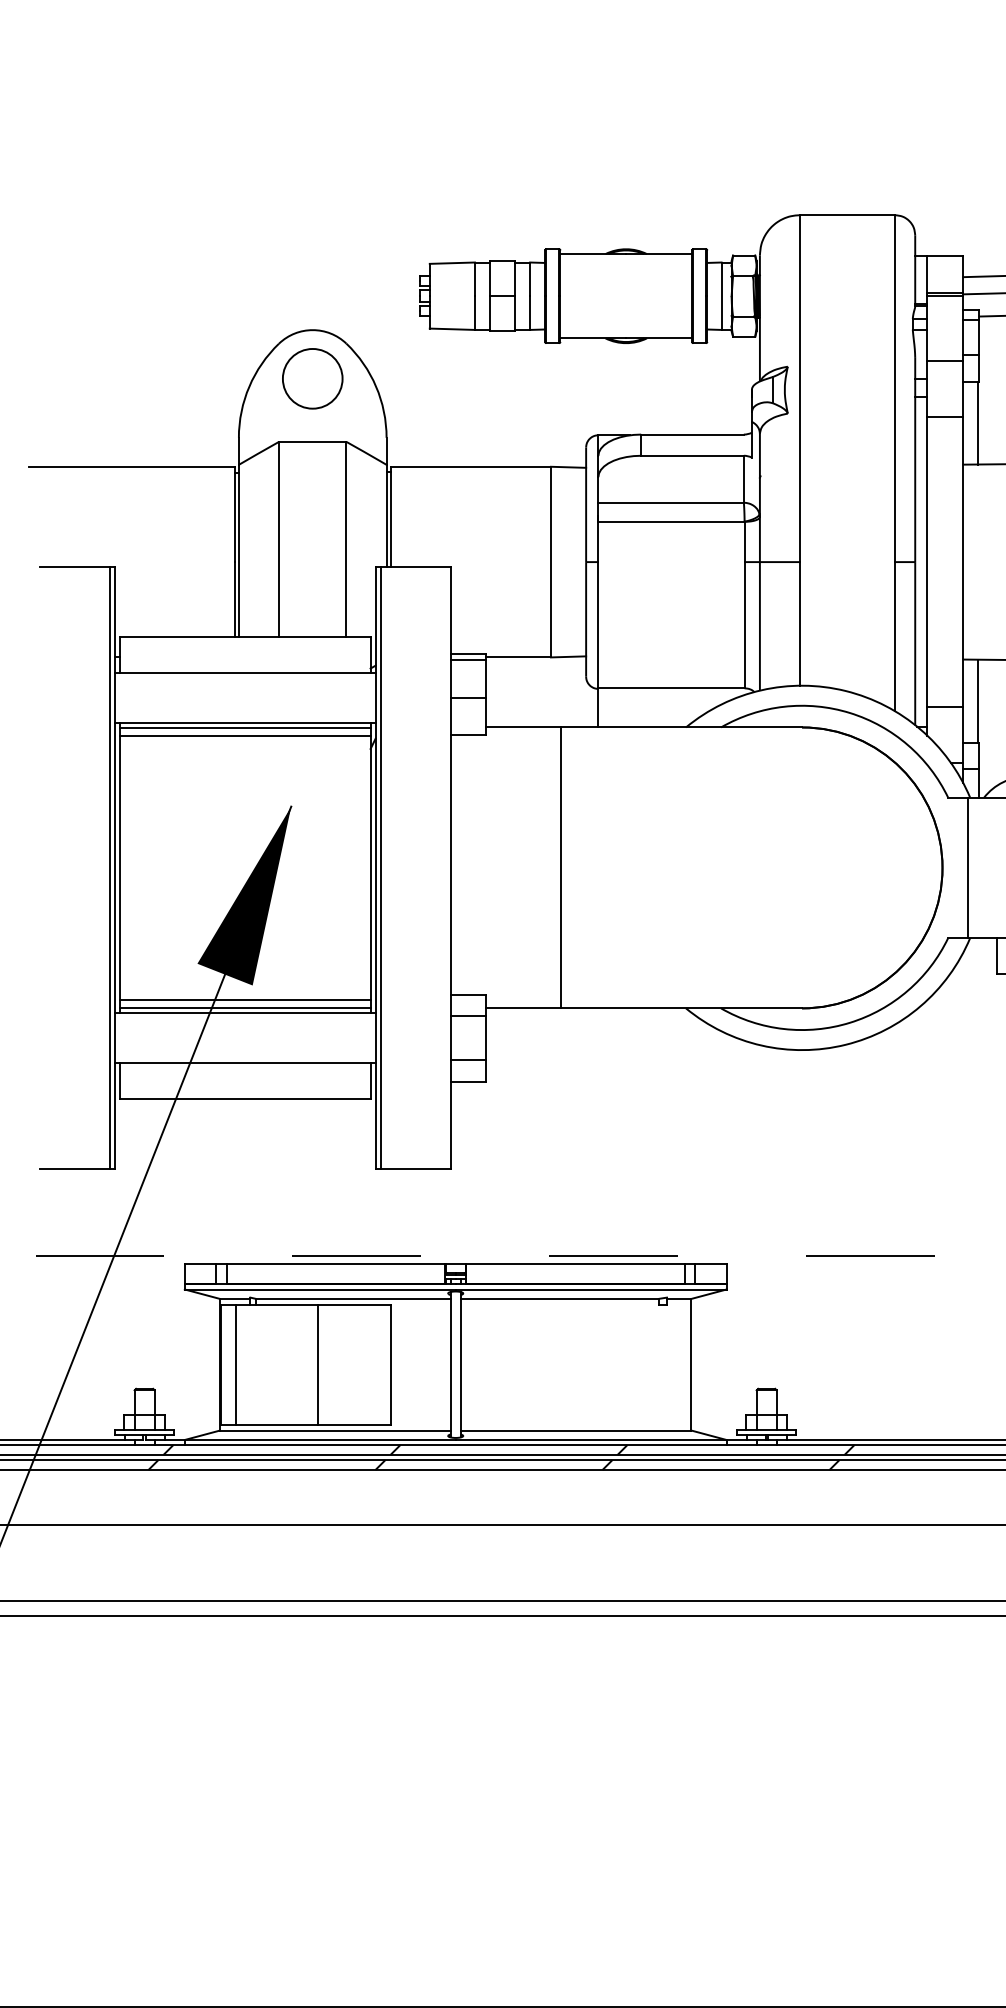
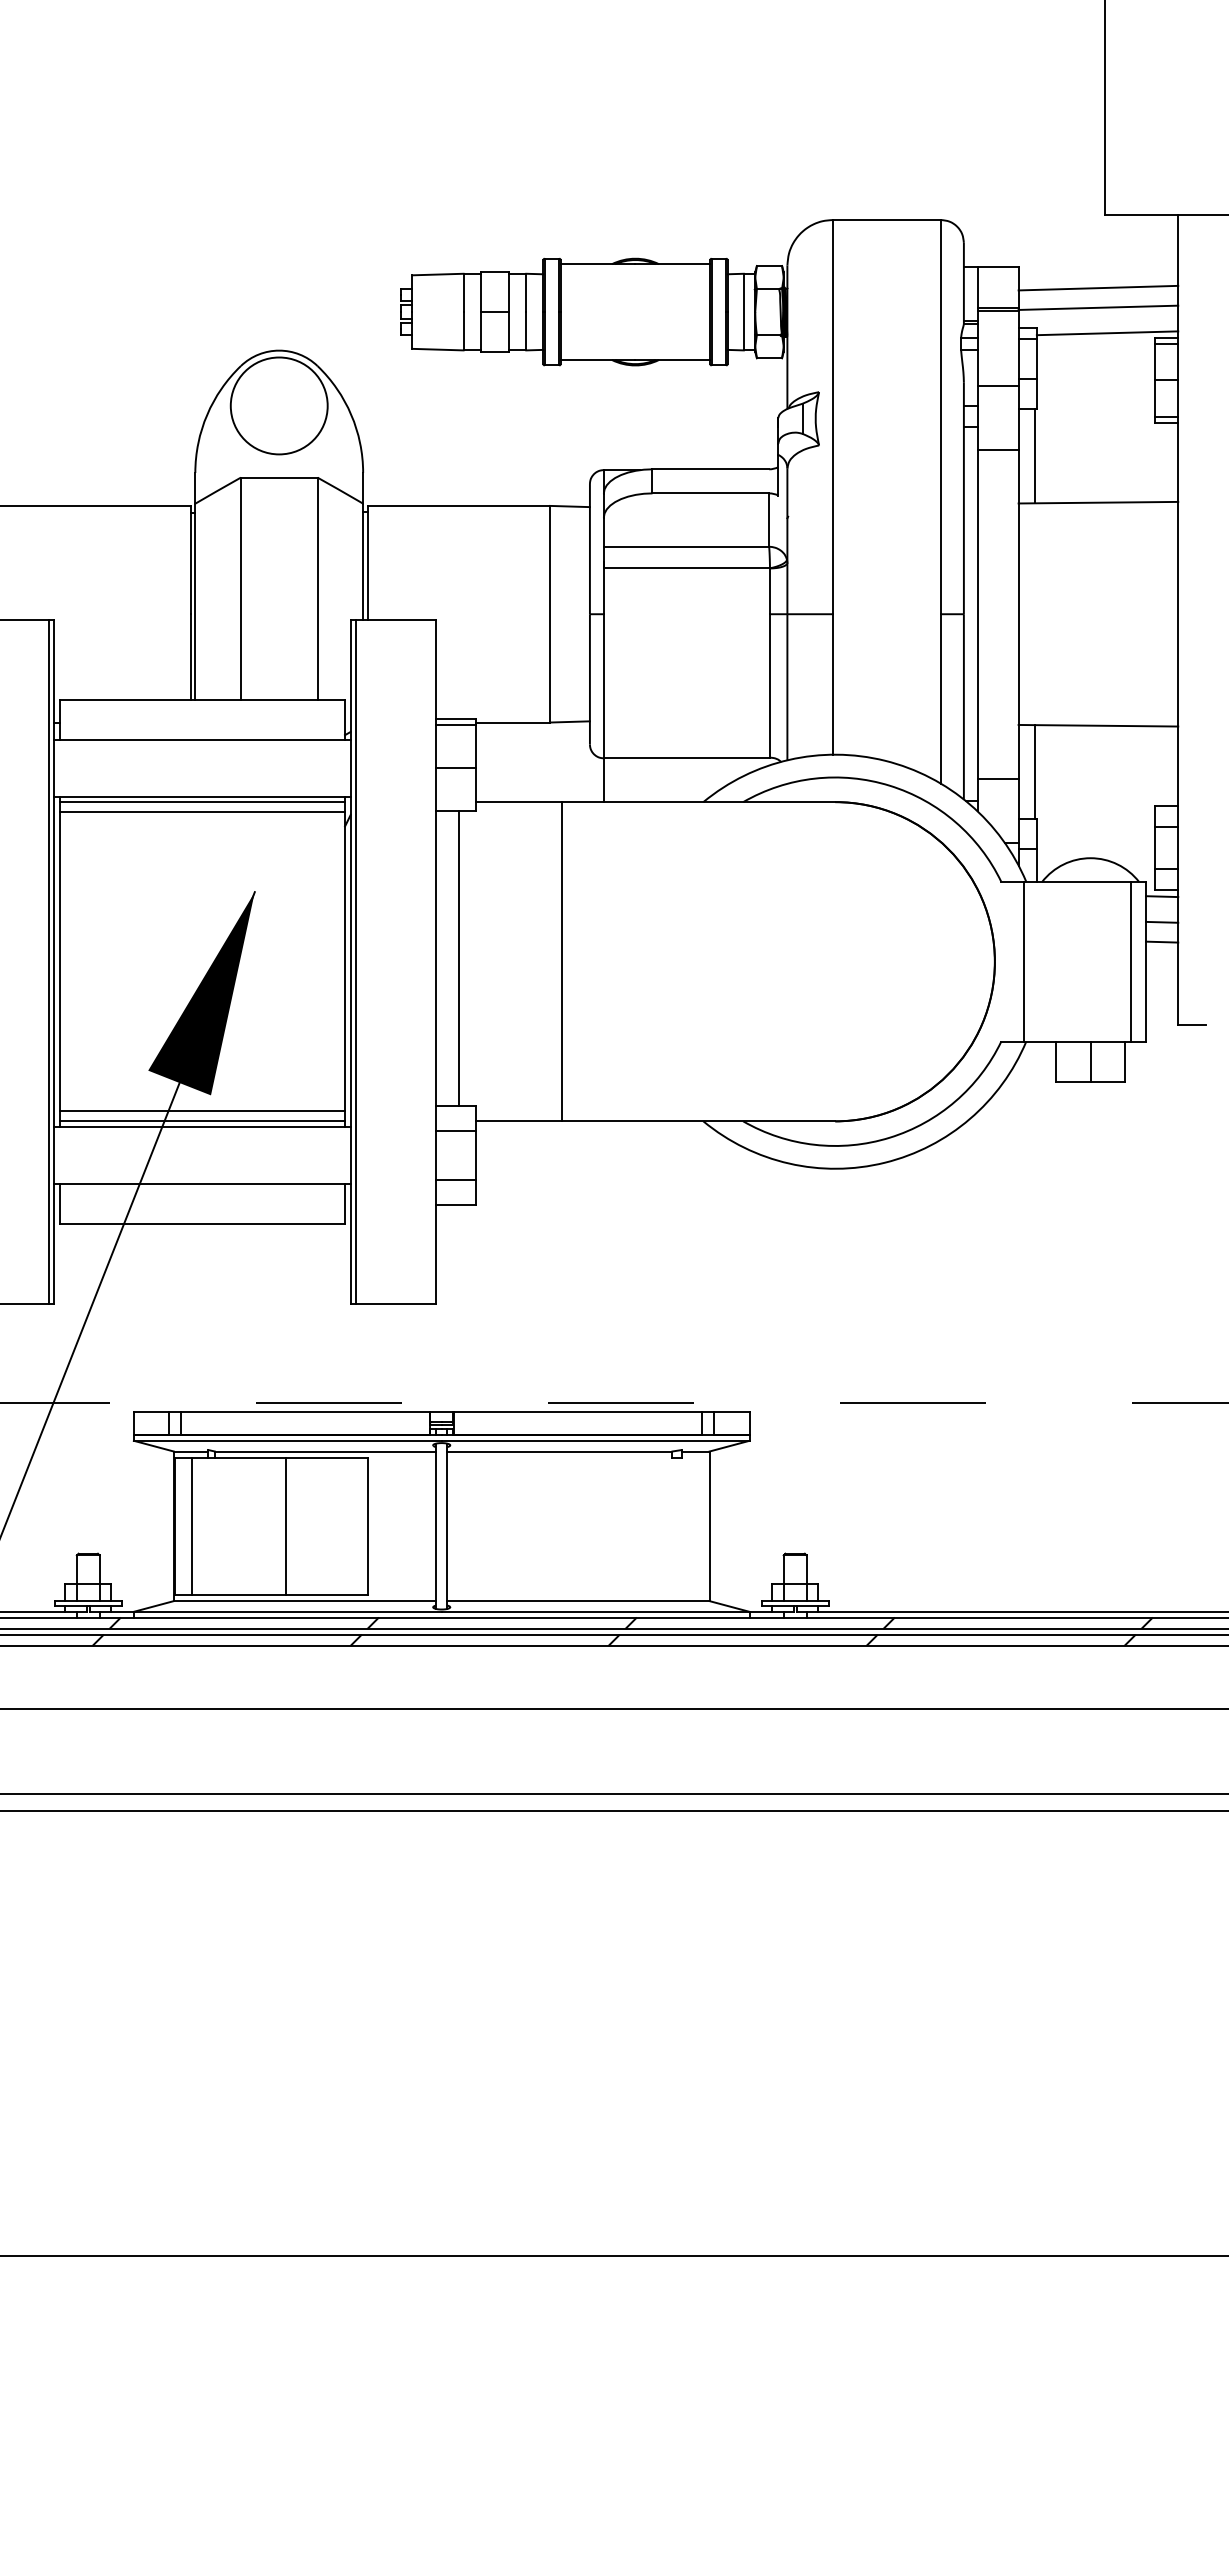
circle: (312, 378) -> (278, 405), size x1.43
line: (471, 865) -> (459, 958), added

